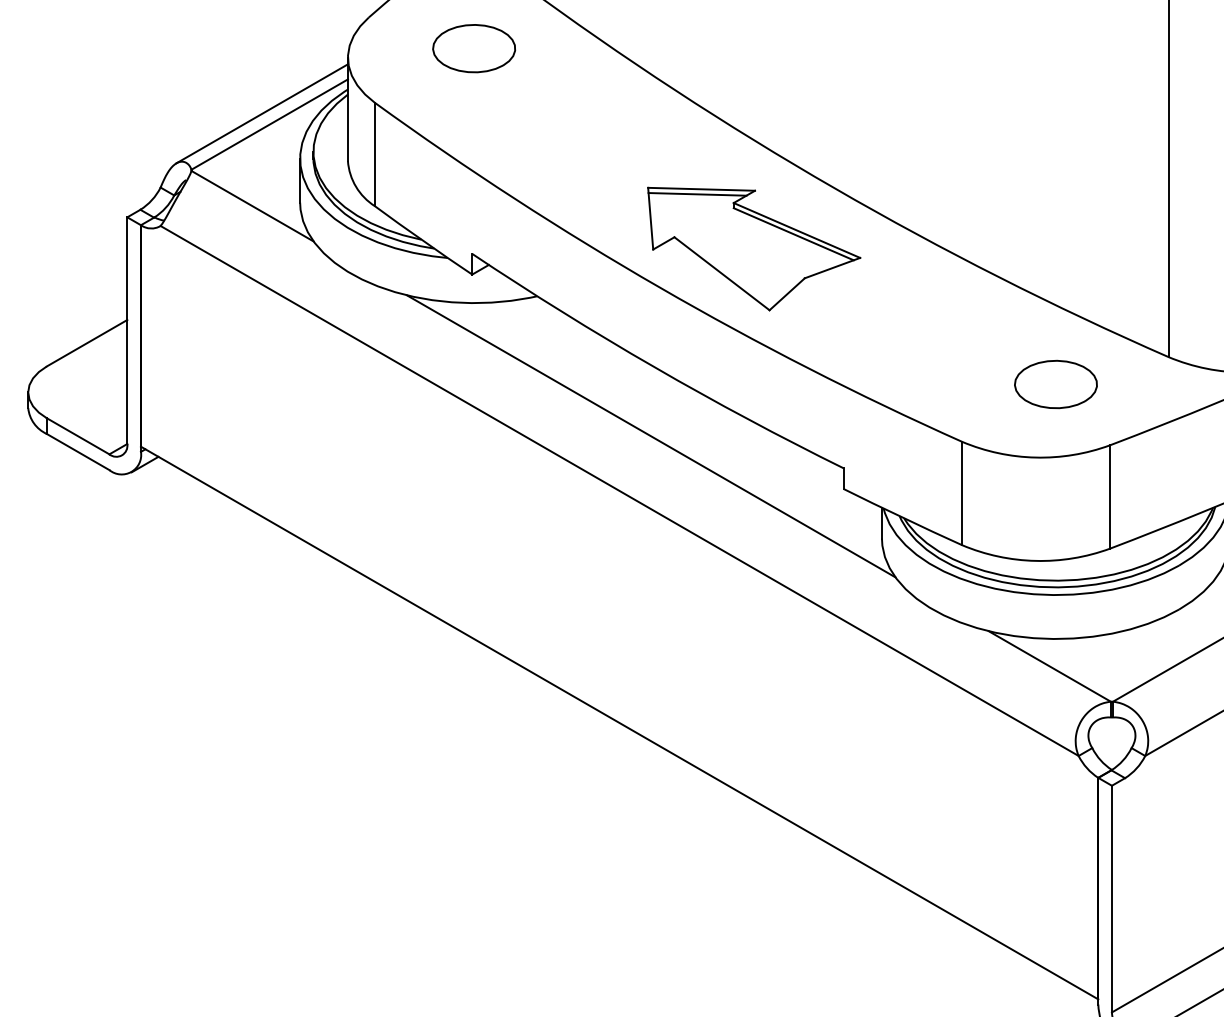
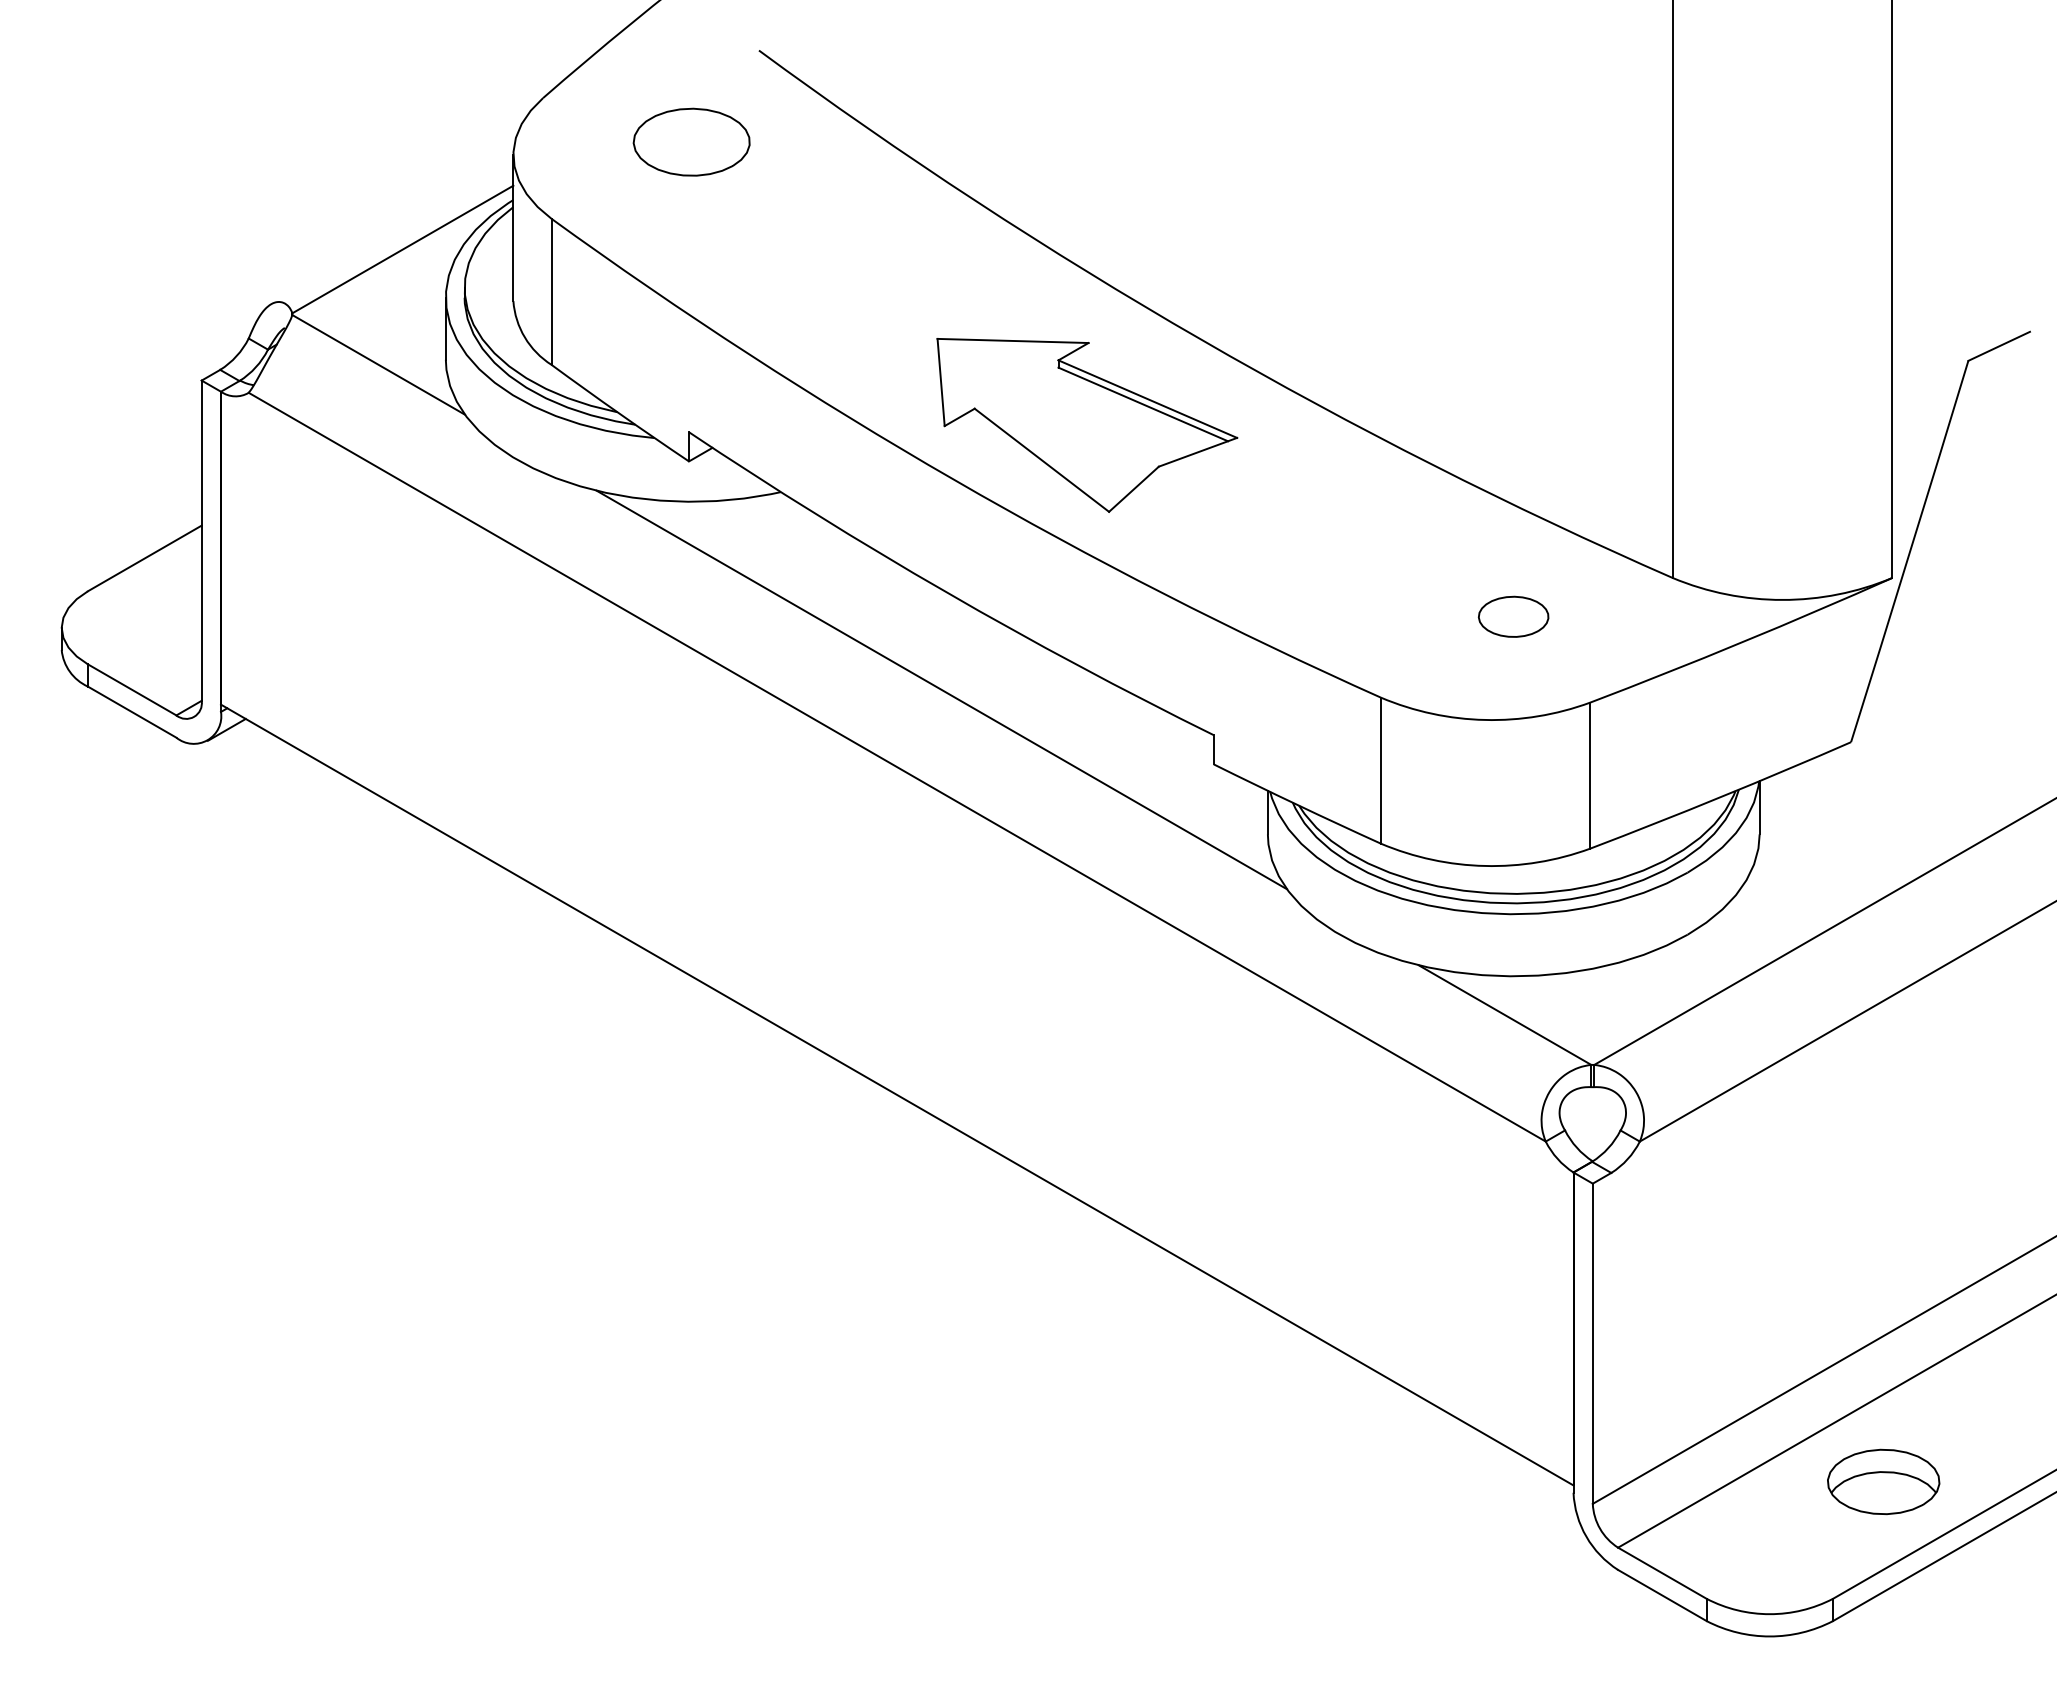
line: (262, 113) -> (392, 234), removed
line: (697, 194) -> (1007, 348), removed
part: (1055, 384) -> (1513, 616), size x0.6

